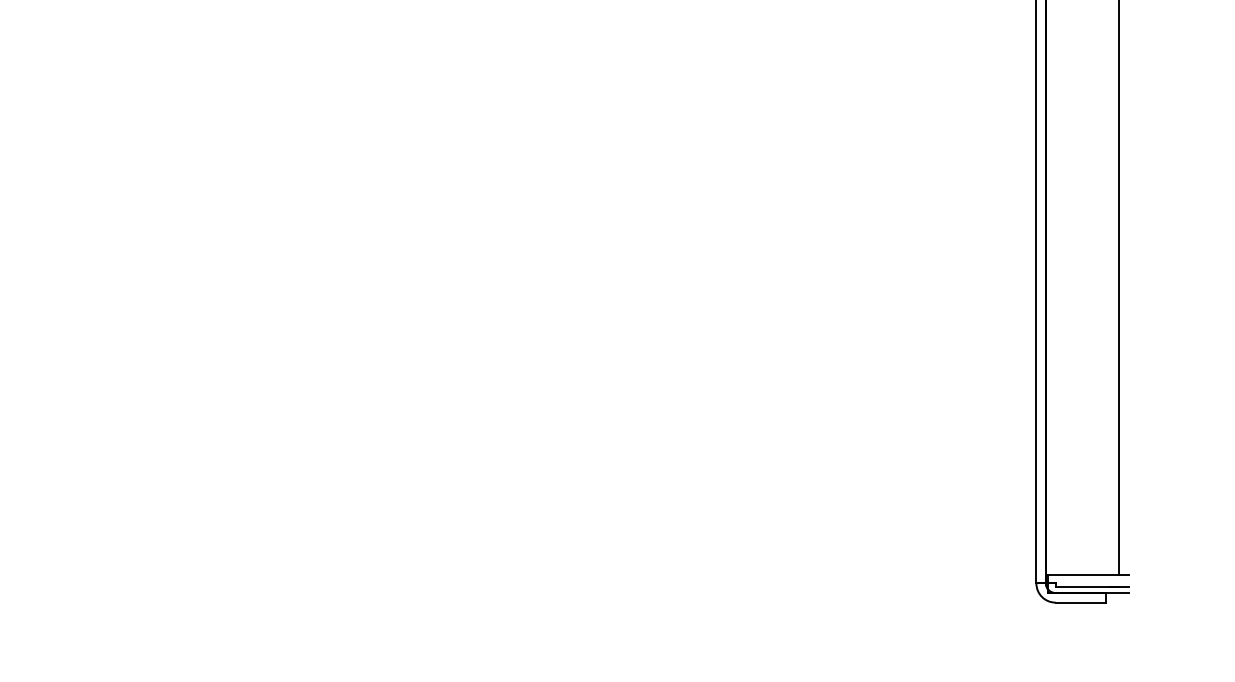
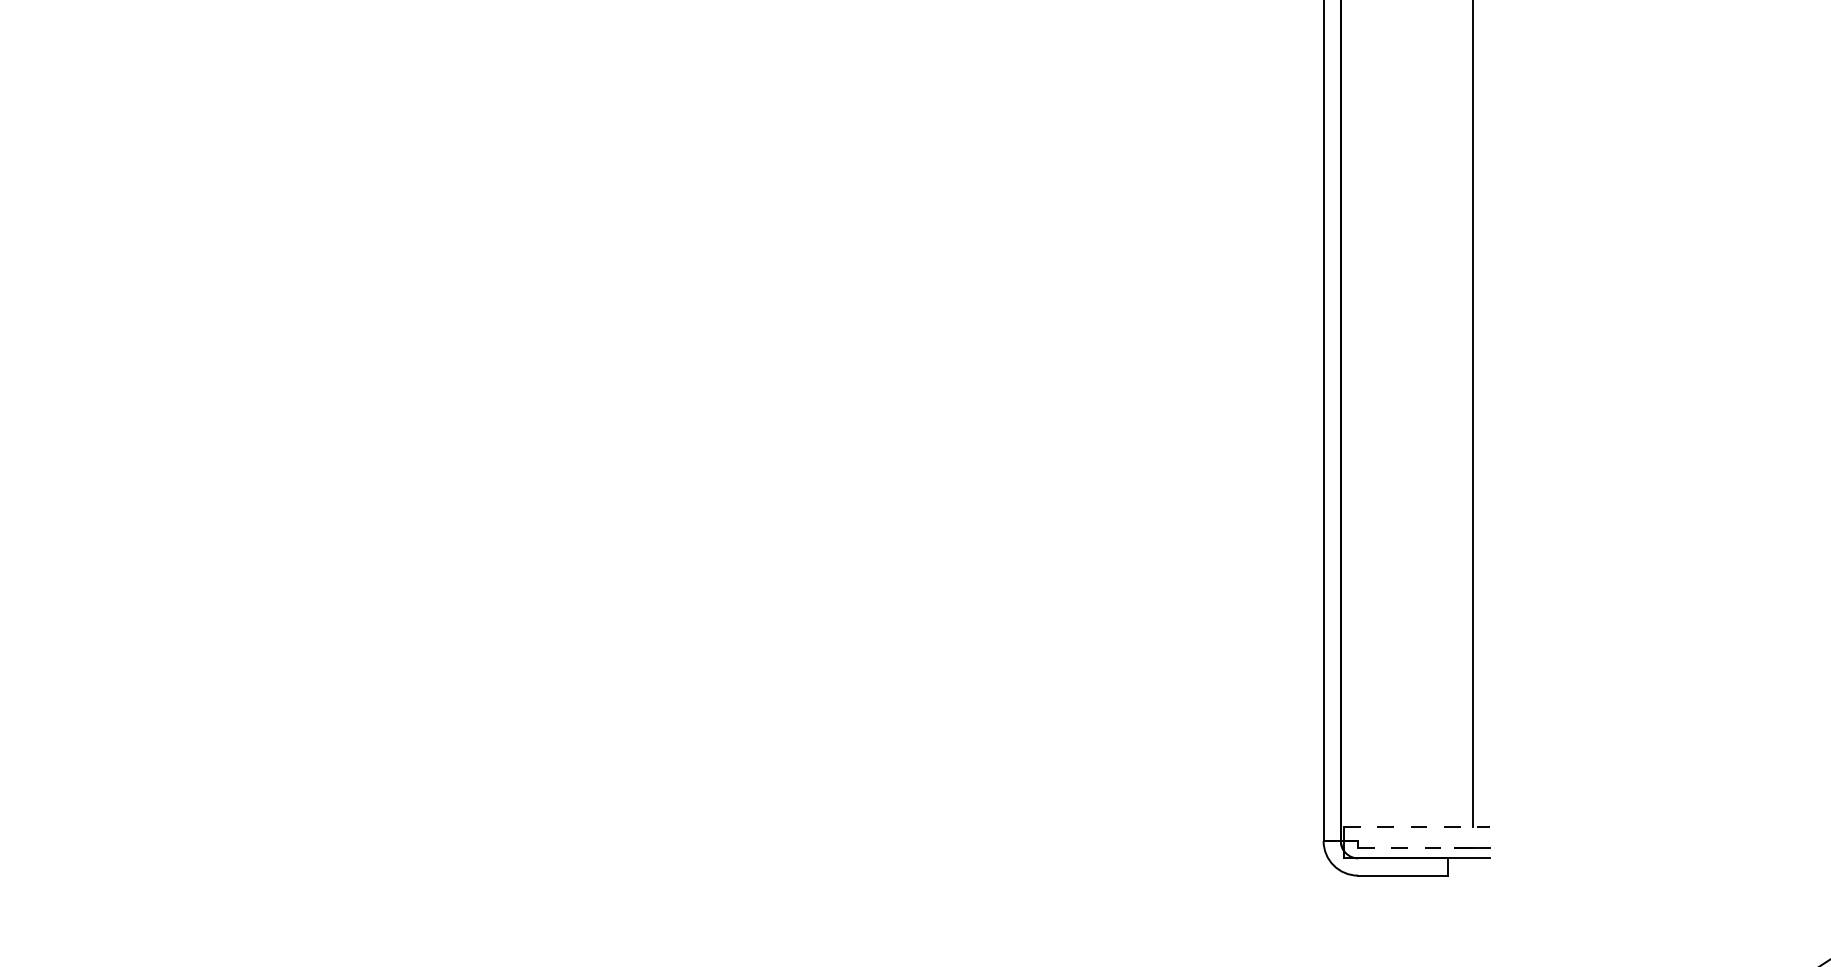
line: (1088, 575) -> (1417, 826), solid -> dashed
line: (1082, 587) -> (1406, 848), solid -> dashed

